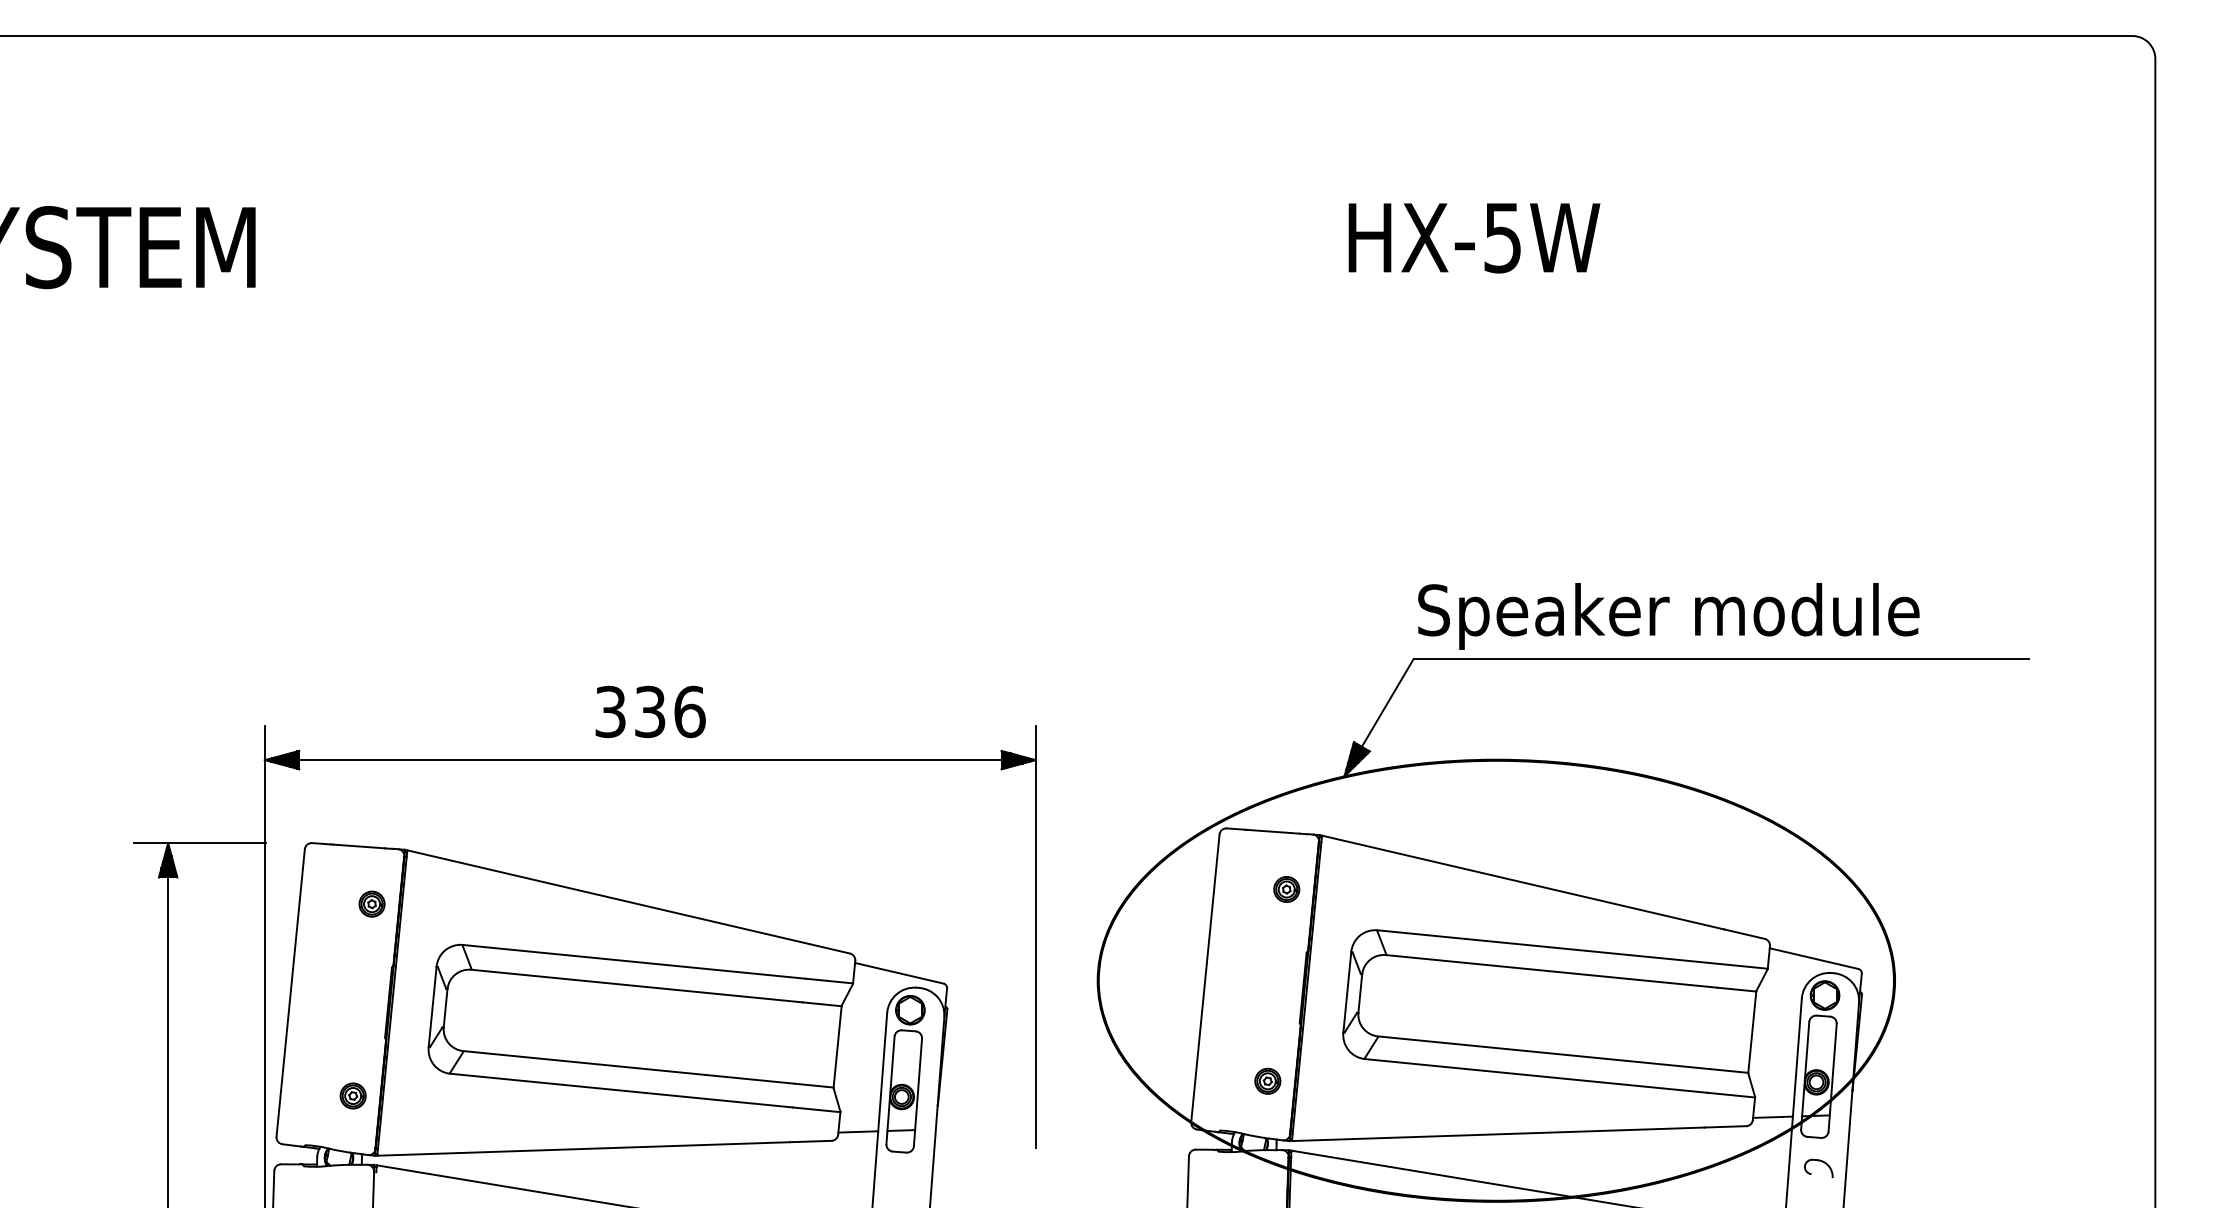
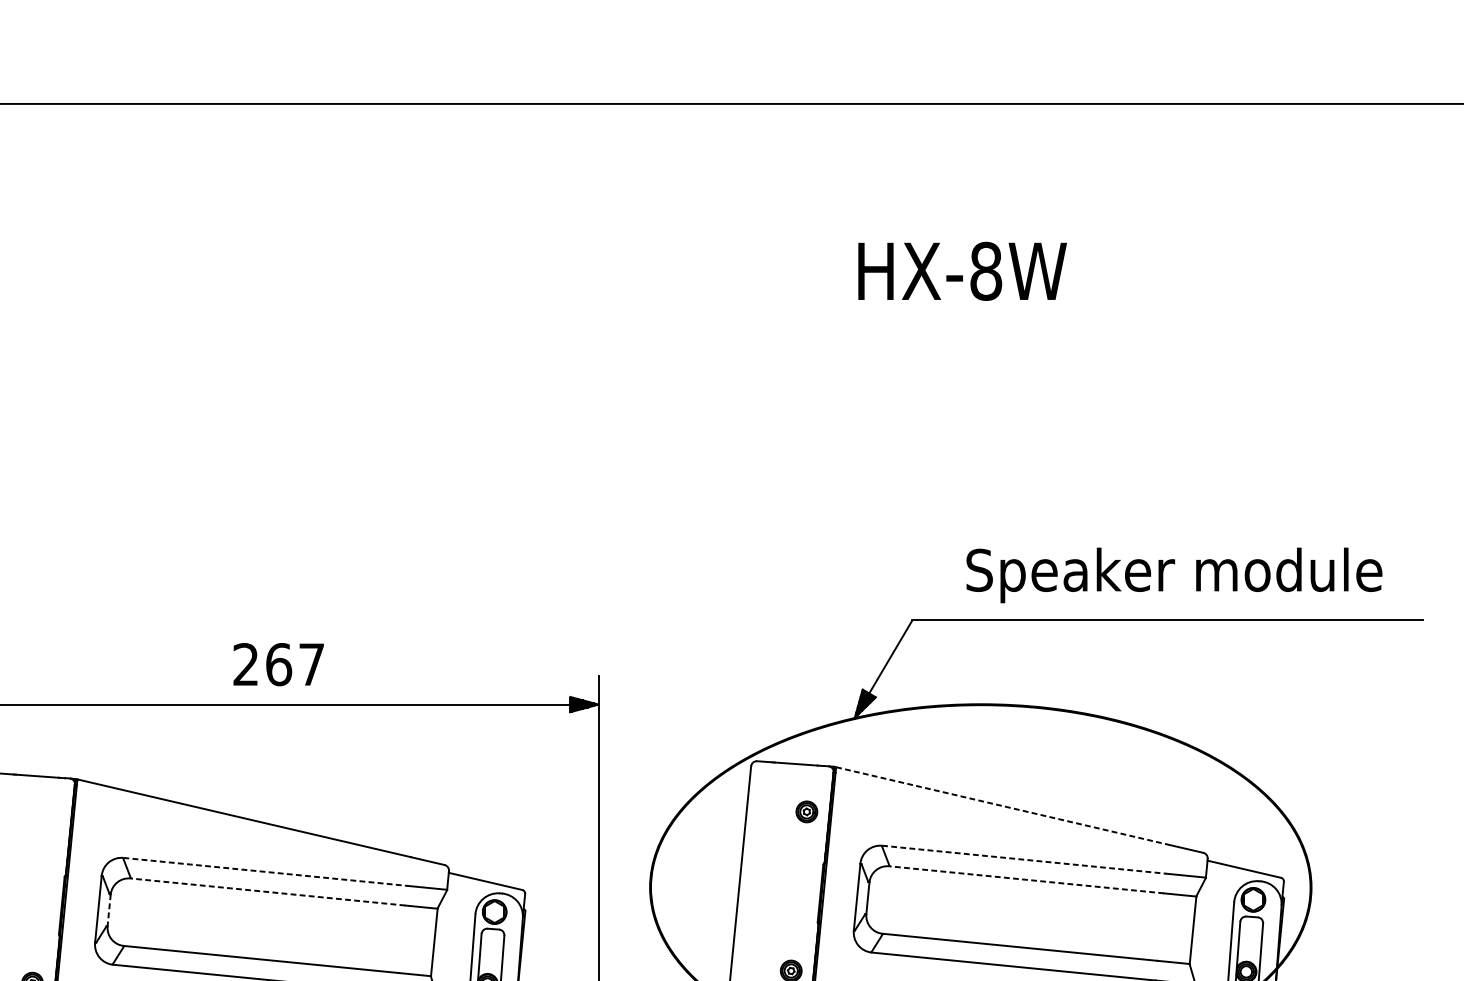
text: (1503, 237) -> (986, 271), HX-5W -> HX-8W
text: (1668, 616) -> (1174, 575), moved
text: (650, 711) -> (279, 664), 336 -> 267
line: (1523, 882) -> (1003, 806), solid -> dashed
part: (371, 903) -> (47, 823), removed
line: (1549, 947) -> (1024, 860), solid -> dashed
line: (634, 961) -> (265, 871), solid -> dashed
line: (1551, 971) -> (1026, 879), solid -> dashed
line: (636, 986) -> (267, 892), solid -> dashed
line: (445, 1008) -> (109, 910), solid -> dashed

